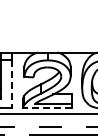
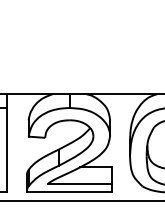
line: (11, 84) -> (6, 150), dashed -> solid
line: (46, 108) -> (67, 192), dashed -> solid

